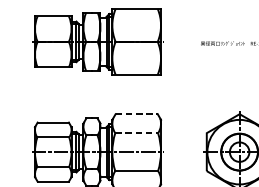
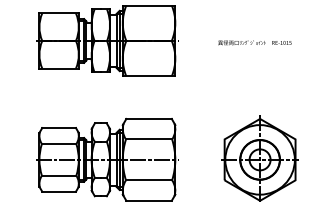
line: (137, 113) -> (149, 118), dashed -> solid
line: (137, 133) -> (149, 139), dashed -> solid

